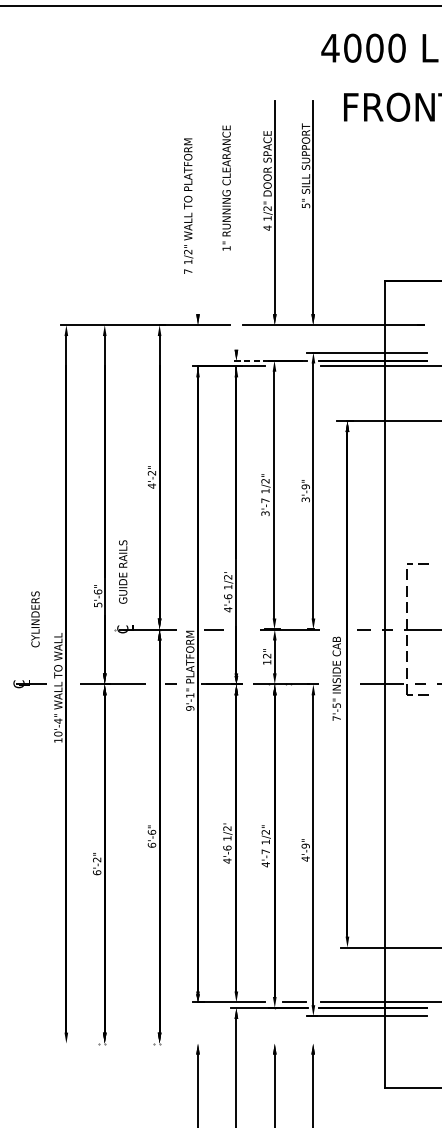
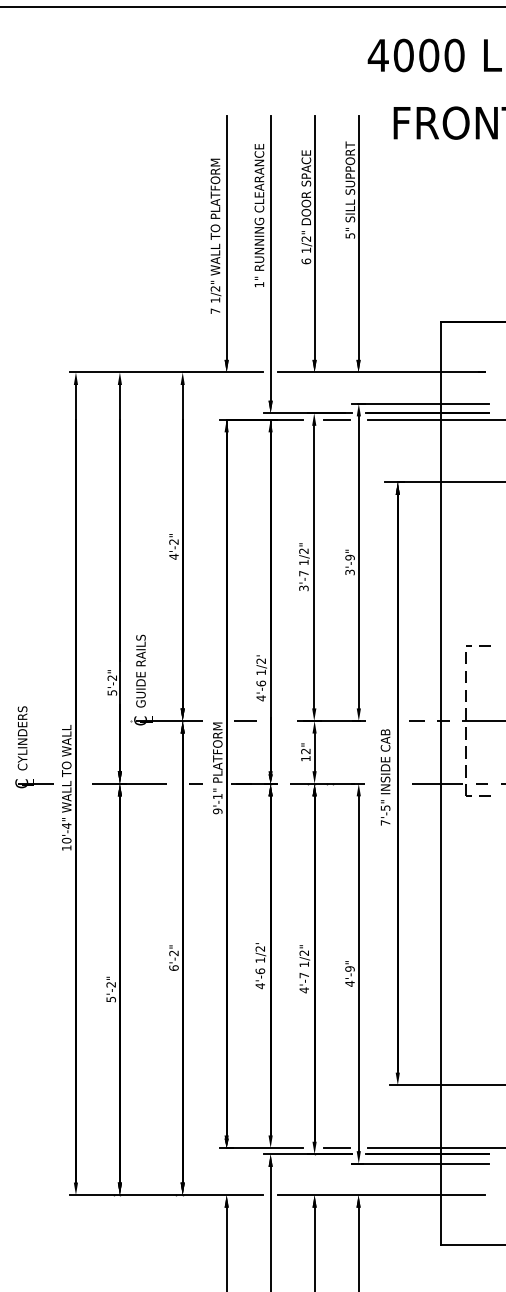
line: (197, 207) -> (226, 237), added
line: (236, 224) -> (270, 257), added
text: (267, 228) -> (306, 261), 4 -> 6
line: (250, 360) -> (286, 413), dashed -> solid
line: (294, 366) -> (337, 419), added
text: (122, 571) -> (140, 670), moved
text: (98, 591) -> (112, 677), 5'-6" -> 5'-2"
text: (35, 619) -> (22, 738), moved
text: (151, 832) -> (173, 953), 6'-6" -> 6'-2"
text: (96, 872) -> (110, 999), 6'-2" -> 5'-2"
line: (145, 1043) -> (166, 1195), added
line: (332, 1043) -> (380, 1195), added

